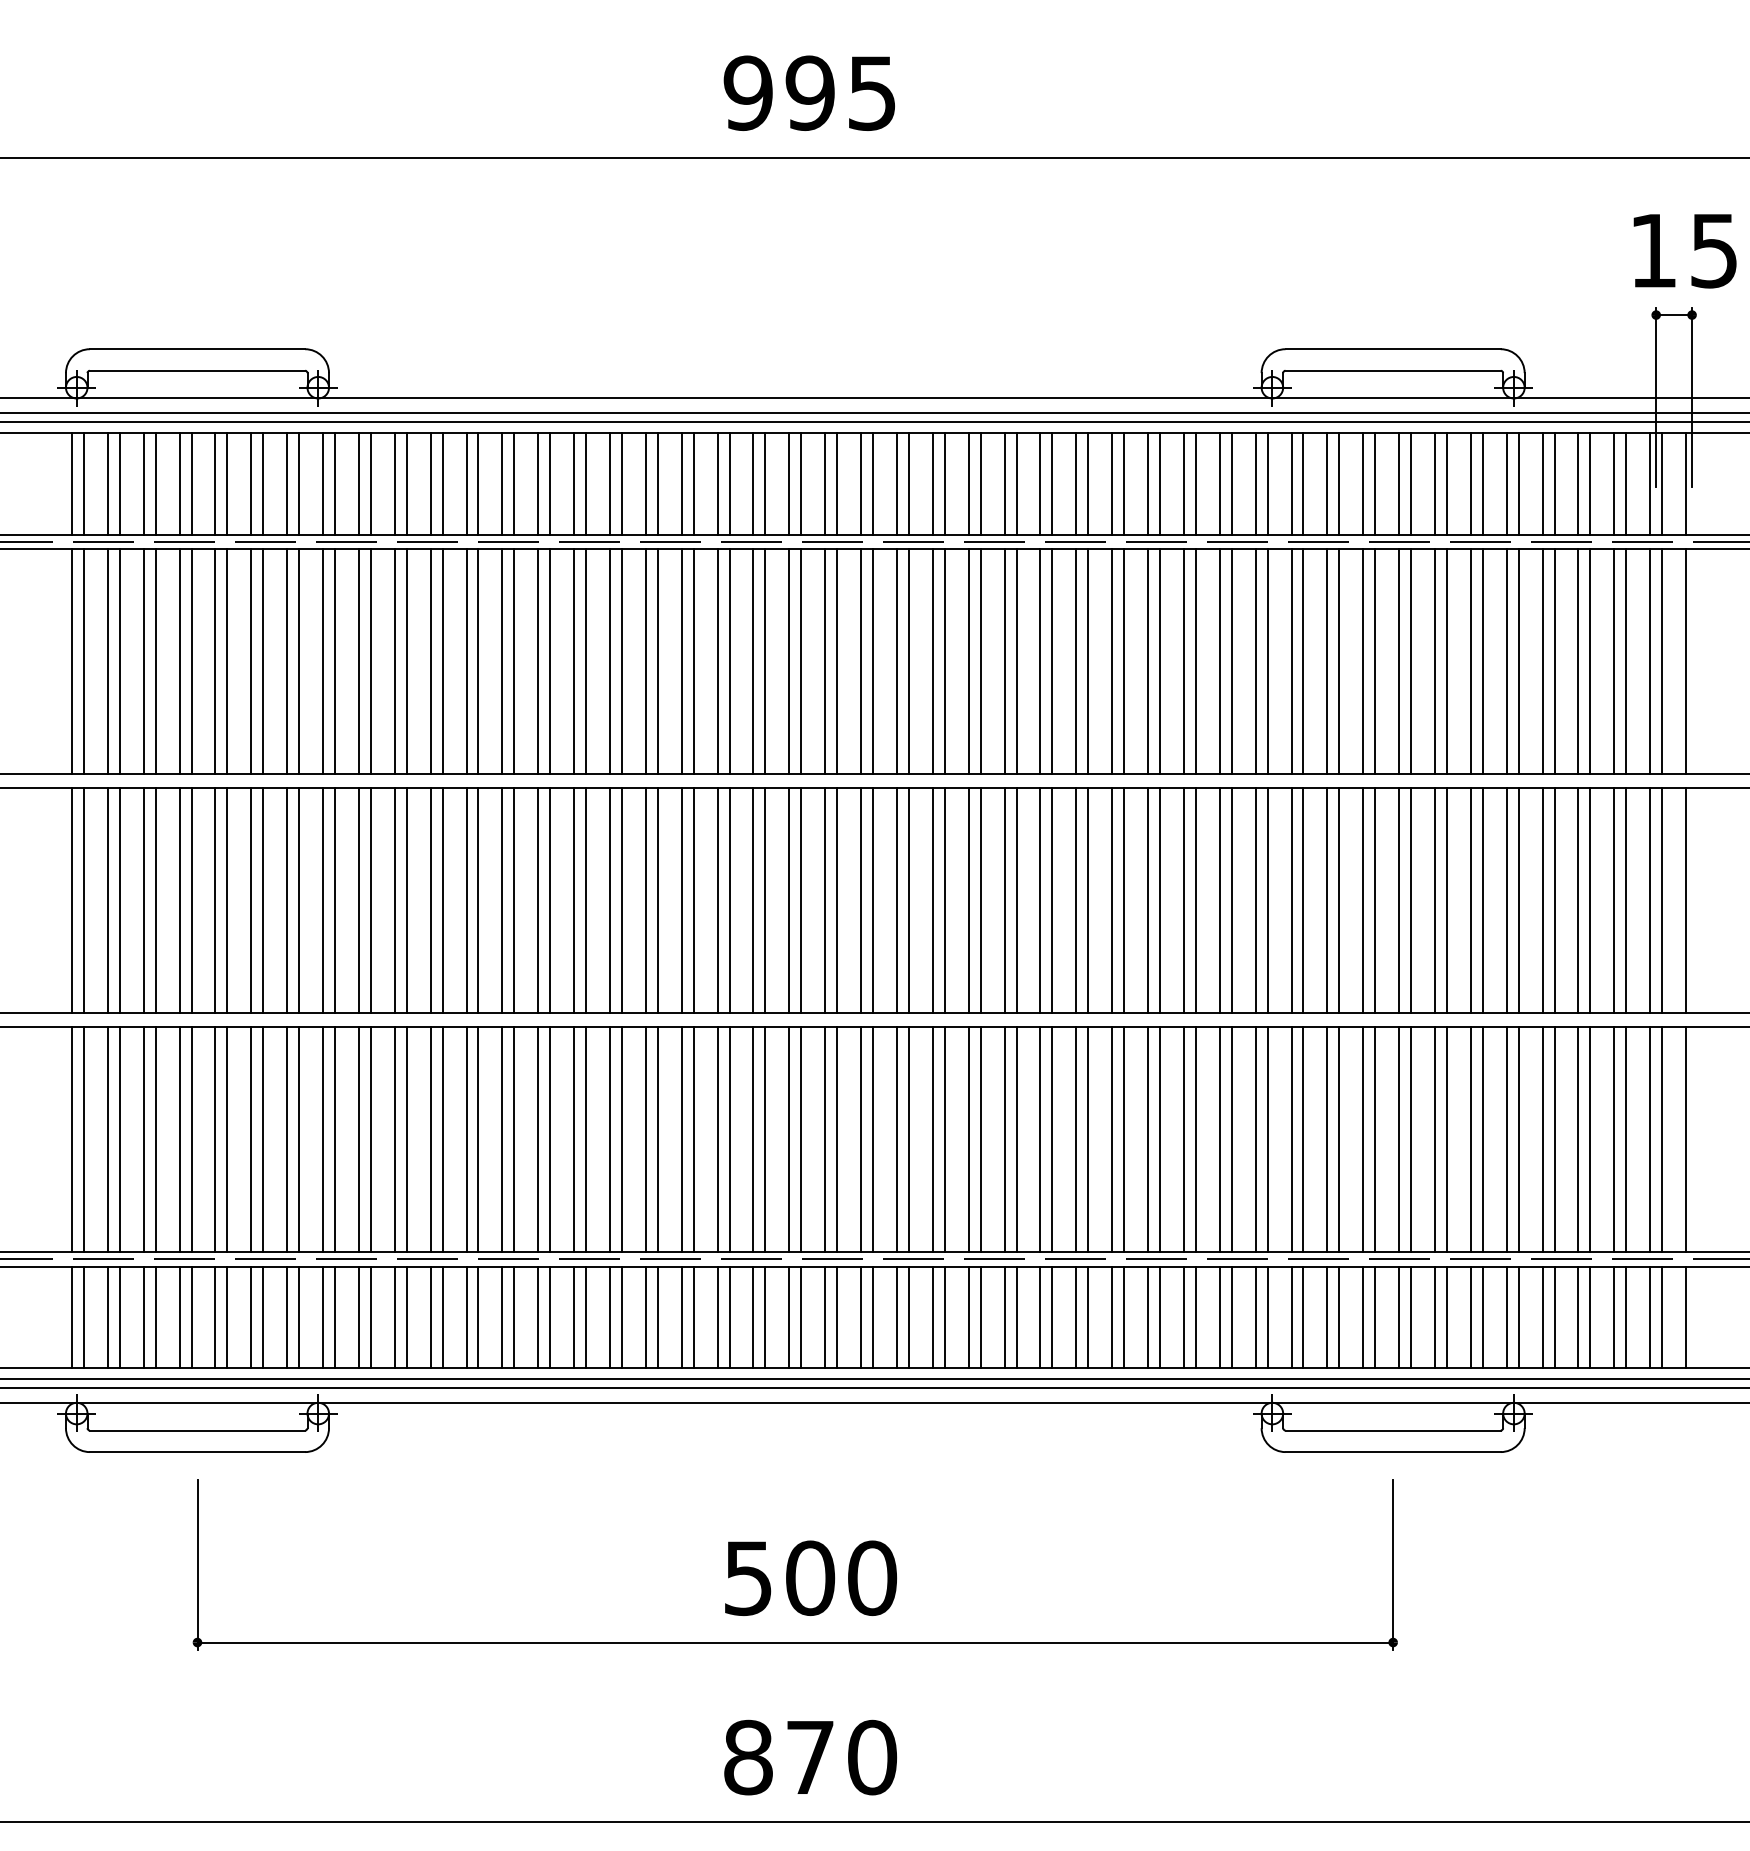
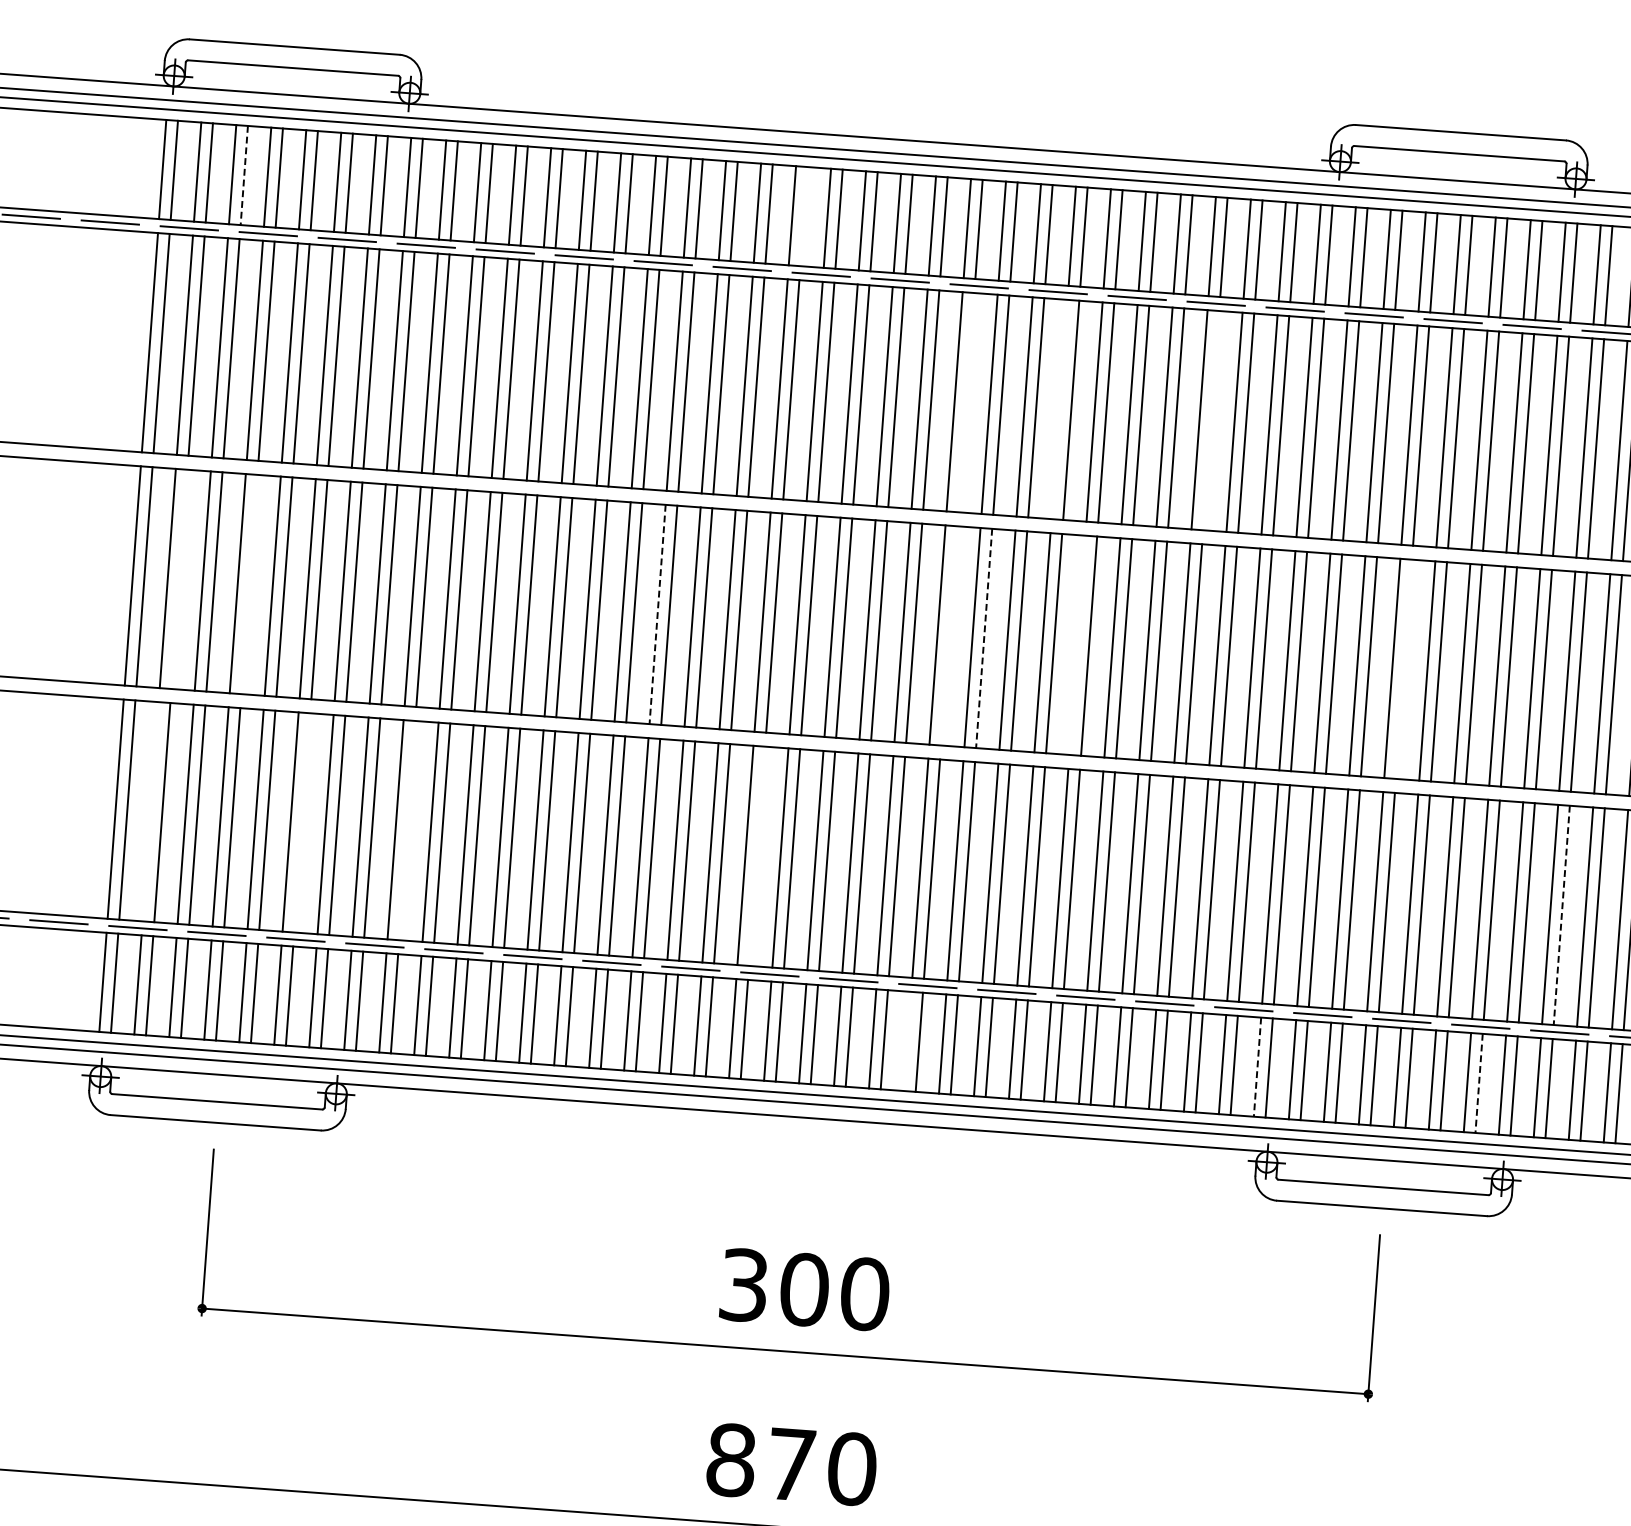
line: (155, 483) -> (244, 175), solid -> dashed
line: (729, 483) -> (804, 216), removed
line: (908, 661) -> (965, 402), removed
line: (1004, 661) -> (1059, 409), removed
line: (1160, 661) -> (1211, 420), removed
line: (119, 900) -> (179, 579), removed
line: (191, 900) -> (249, 584), removed
line: (908, 900) -> (948, 635), removed
line: (1040, 900) -> (1077, 645), removed
line: (1375, 900) -> (1404, 669), removed
line: (610, 901) -> (658, 615), solid -> dashed
line: (944, 901) -> (983, 639), solid -> dashed
line: (107, 1139) -> (150, 811), removed
line: (263, 1139) -> (302, 822), removed
line: (370, 1139) -> (406, 830), removed
line: (729, 1139) -> (757, 856), removed
line: (1554, 1140) -> (1561, 916), solid -> dashed
line: (896, 1317) -> (907, 1041), removed
line: (1255, 1317) -> (1257, 1067), solid -> dashed
line: (1482, 1317) -> (1478, 1083), solid -> dashed
text: (748, 1577) -> (744, 1284), 500 -> 300

